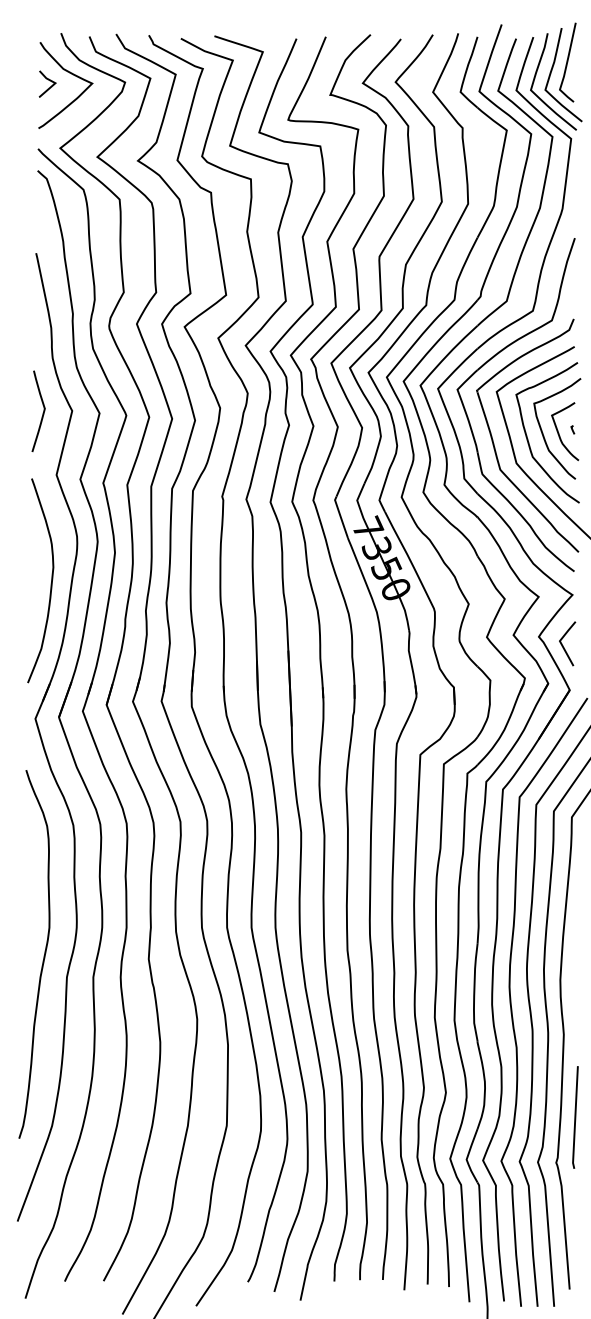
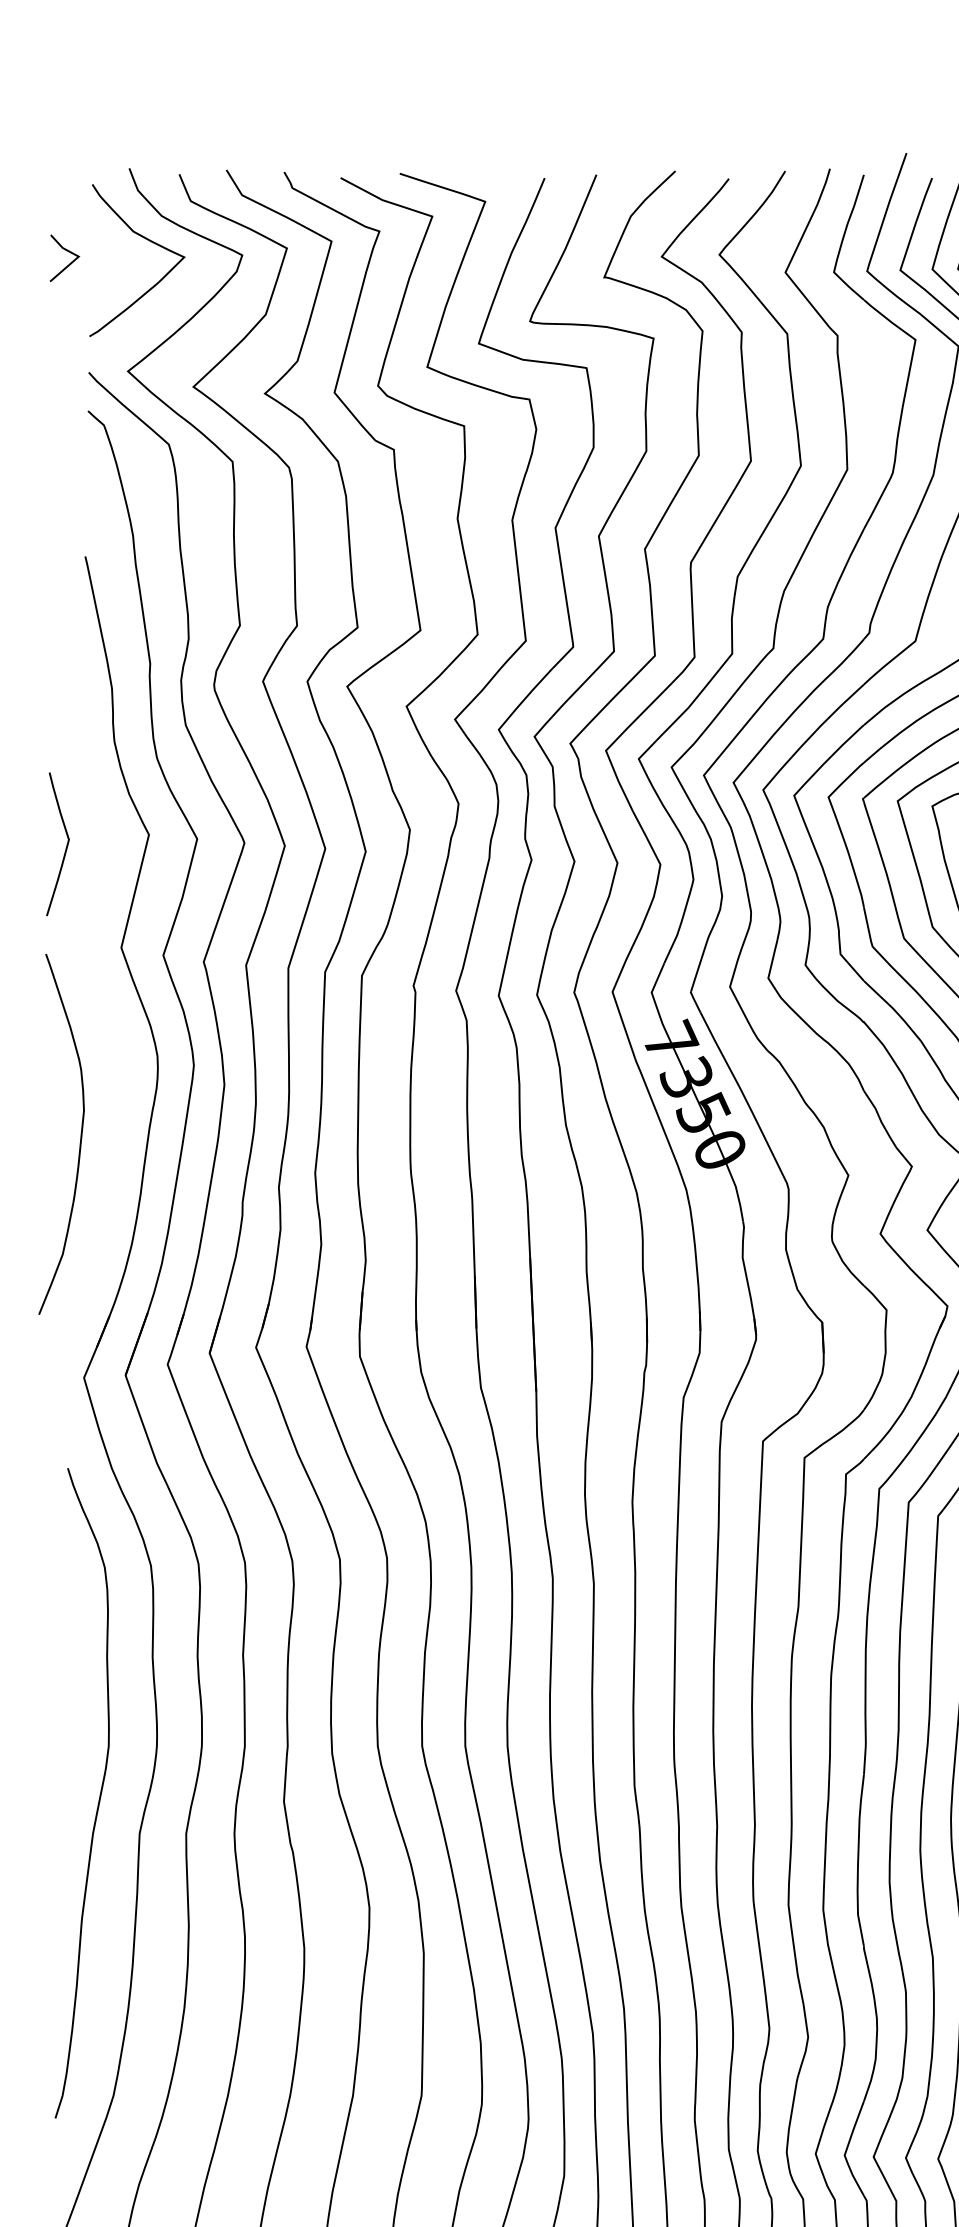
curve: (49, 81) -> (68, 253), moved
curve: (43, 410) -> (66, 842), moved
curve: (50, 583) -> (78, 1139), moved

